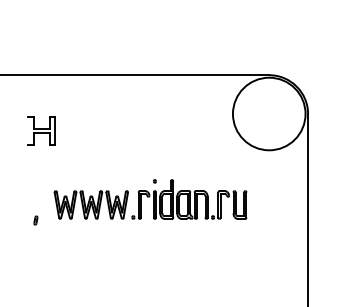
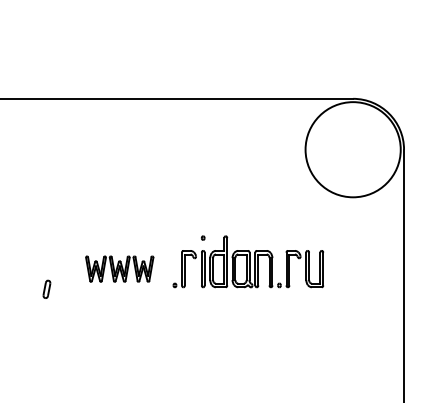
part: (41, 130) -> (54, 171), removed
part: (91, 205) -> (119, 269), size x0.7
part: (36, 220) -> (47, 289), size x1.6

